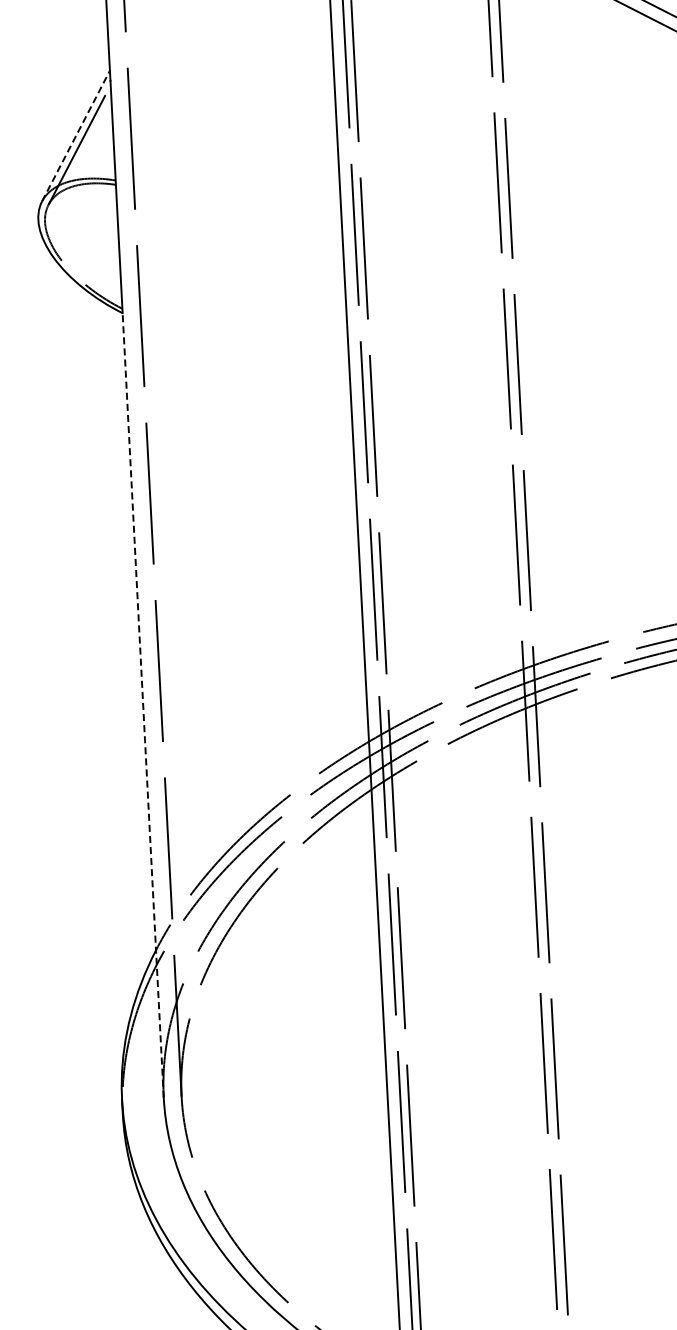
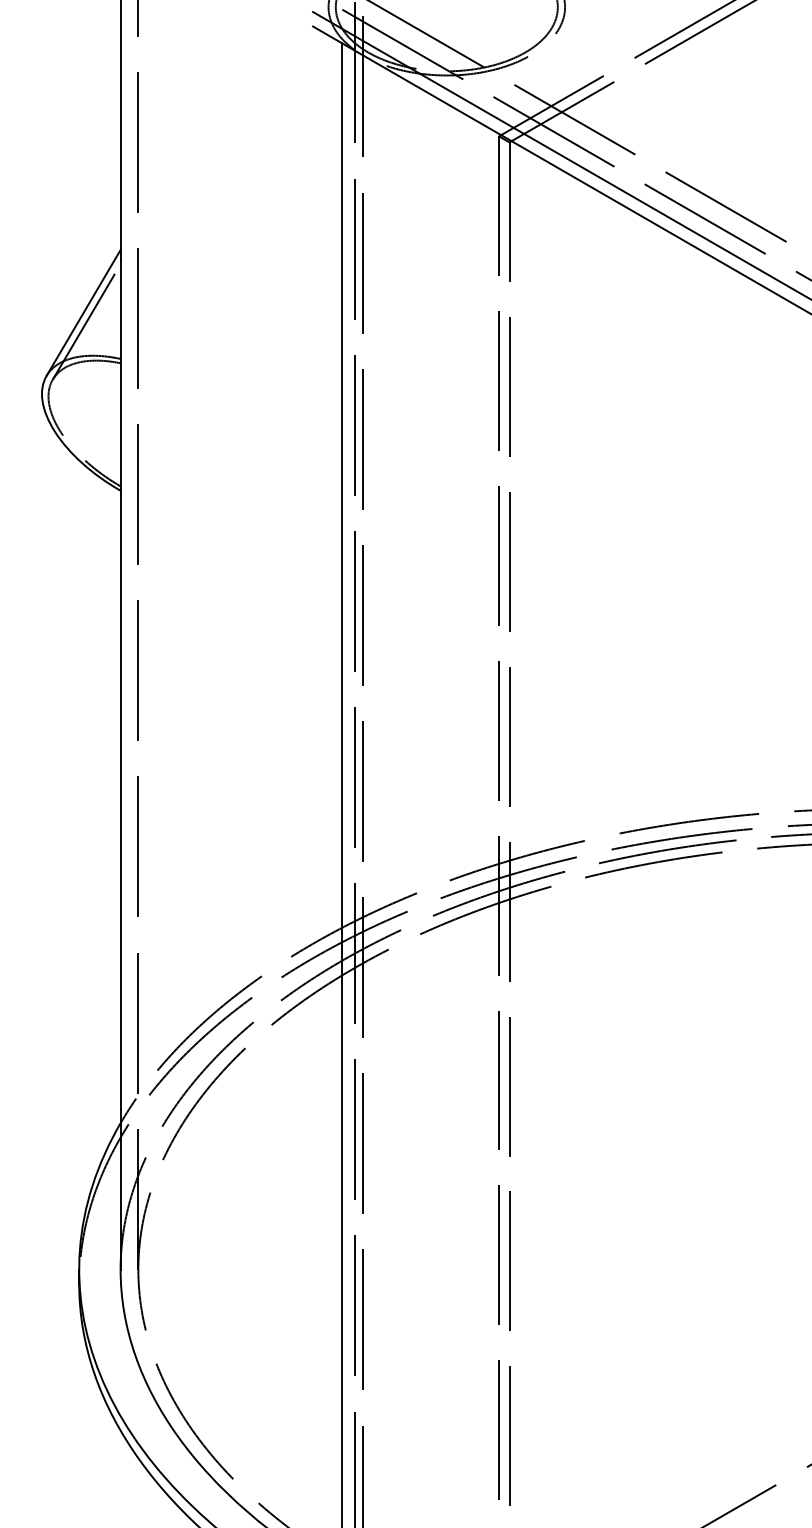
line: (75, 135) -> (83, 312), dashed -> solid
line: (143, 704) -> (120, 879), dashed -> solid

